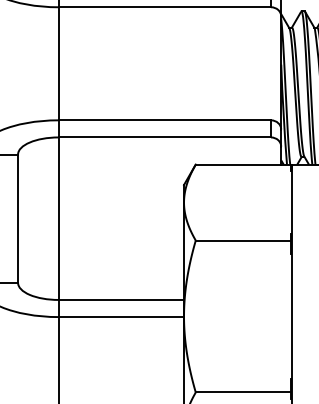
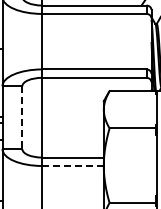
line: (18, 220) -> (22, 118), solid -> dashed
line: (122, 316) -> (73, 165), solid -> dashed

